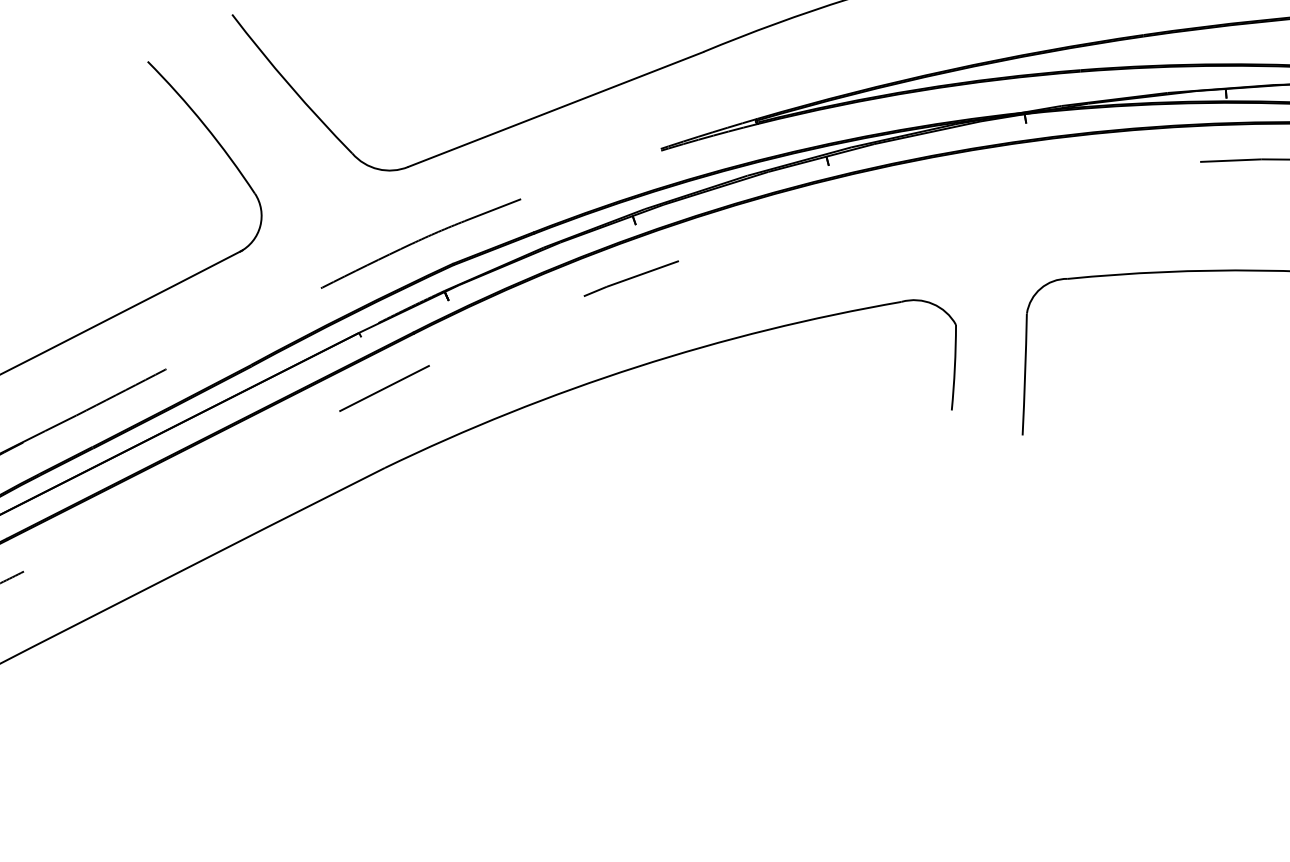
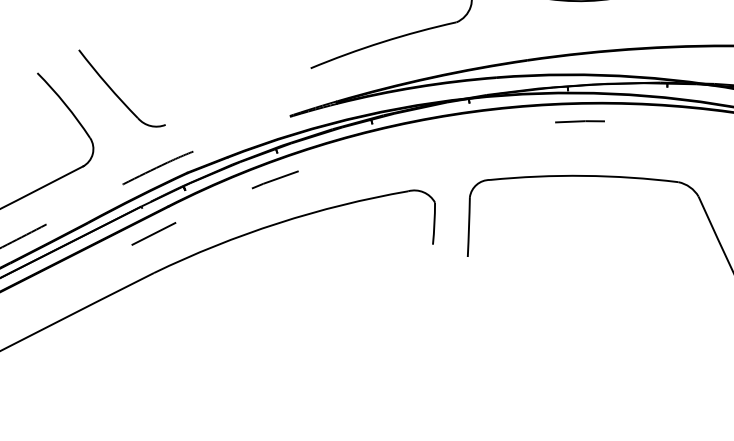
line: (554, 109) -> (237, 96), removed
line: (493, 208) -> (207, 145), removed

